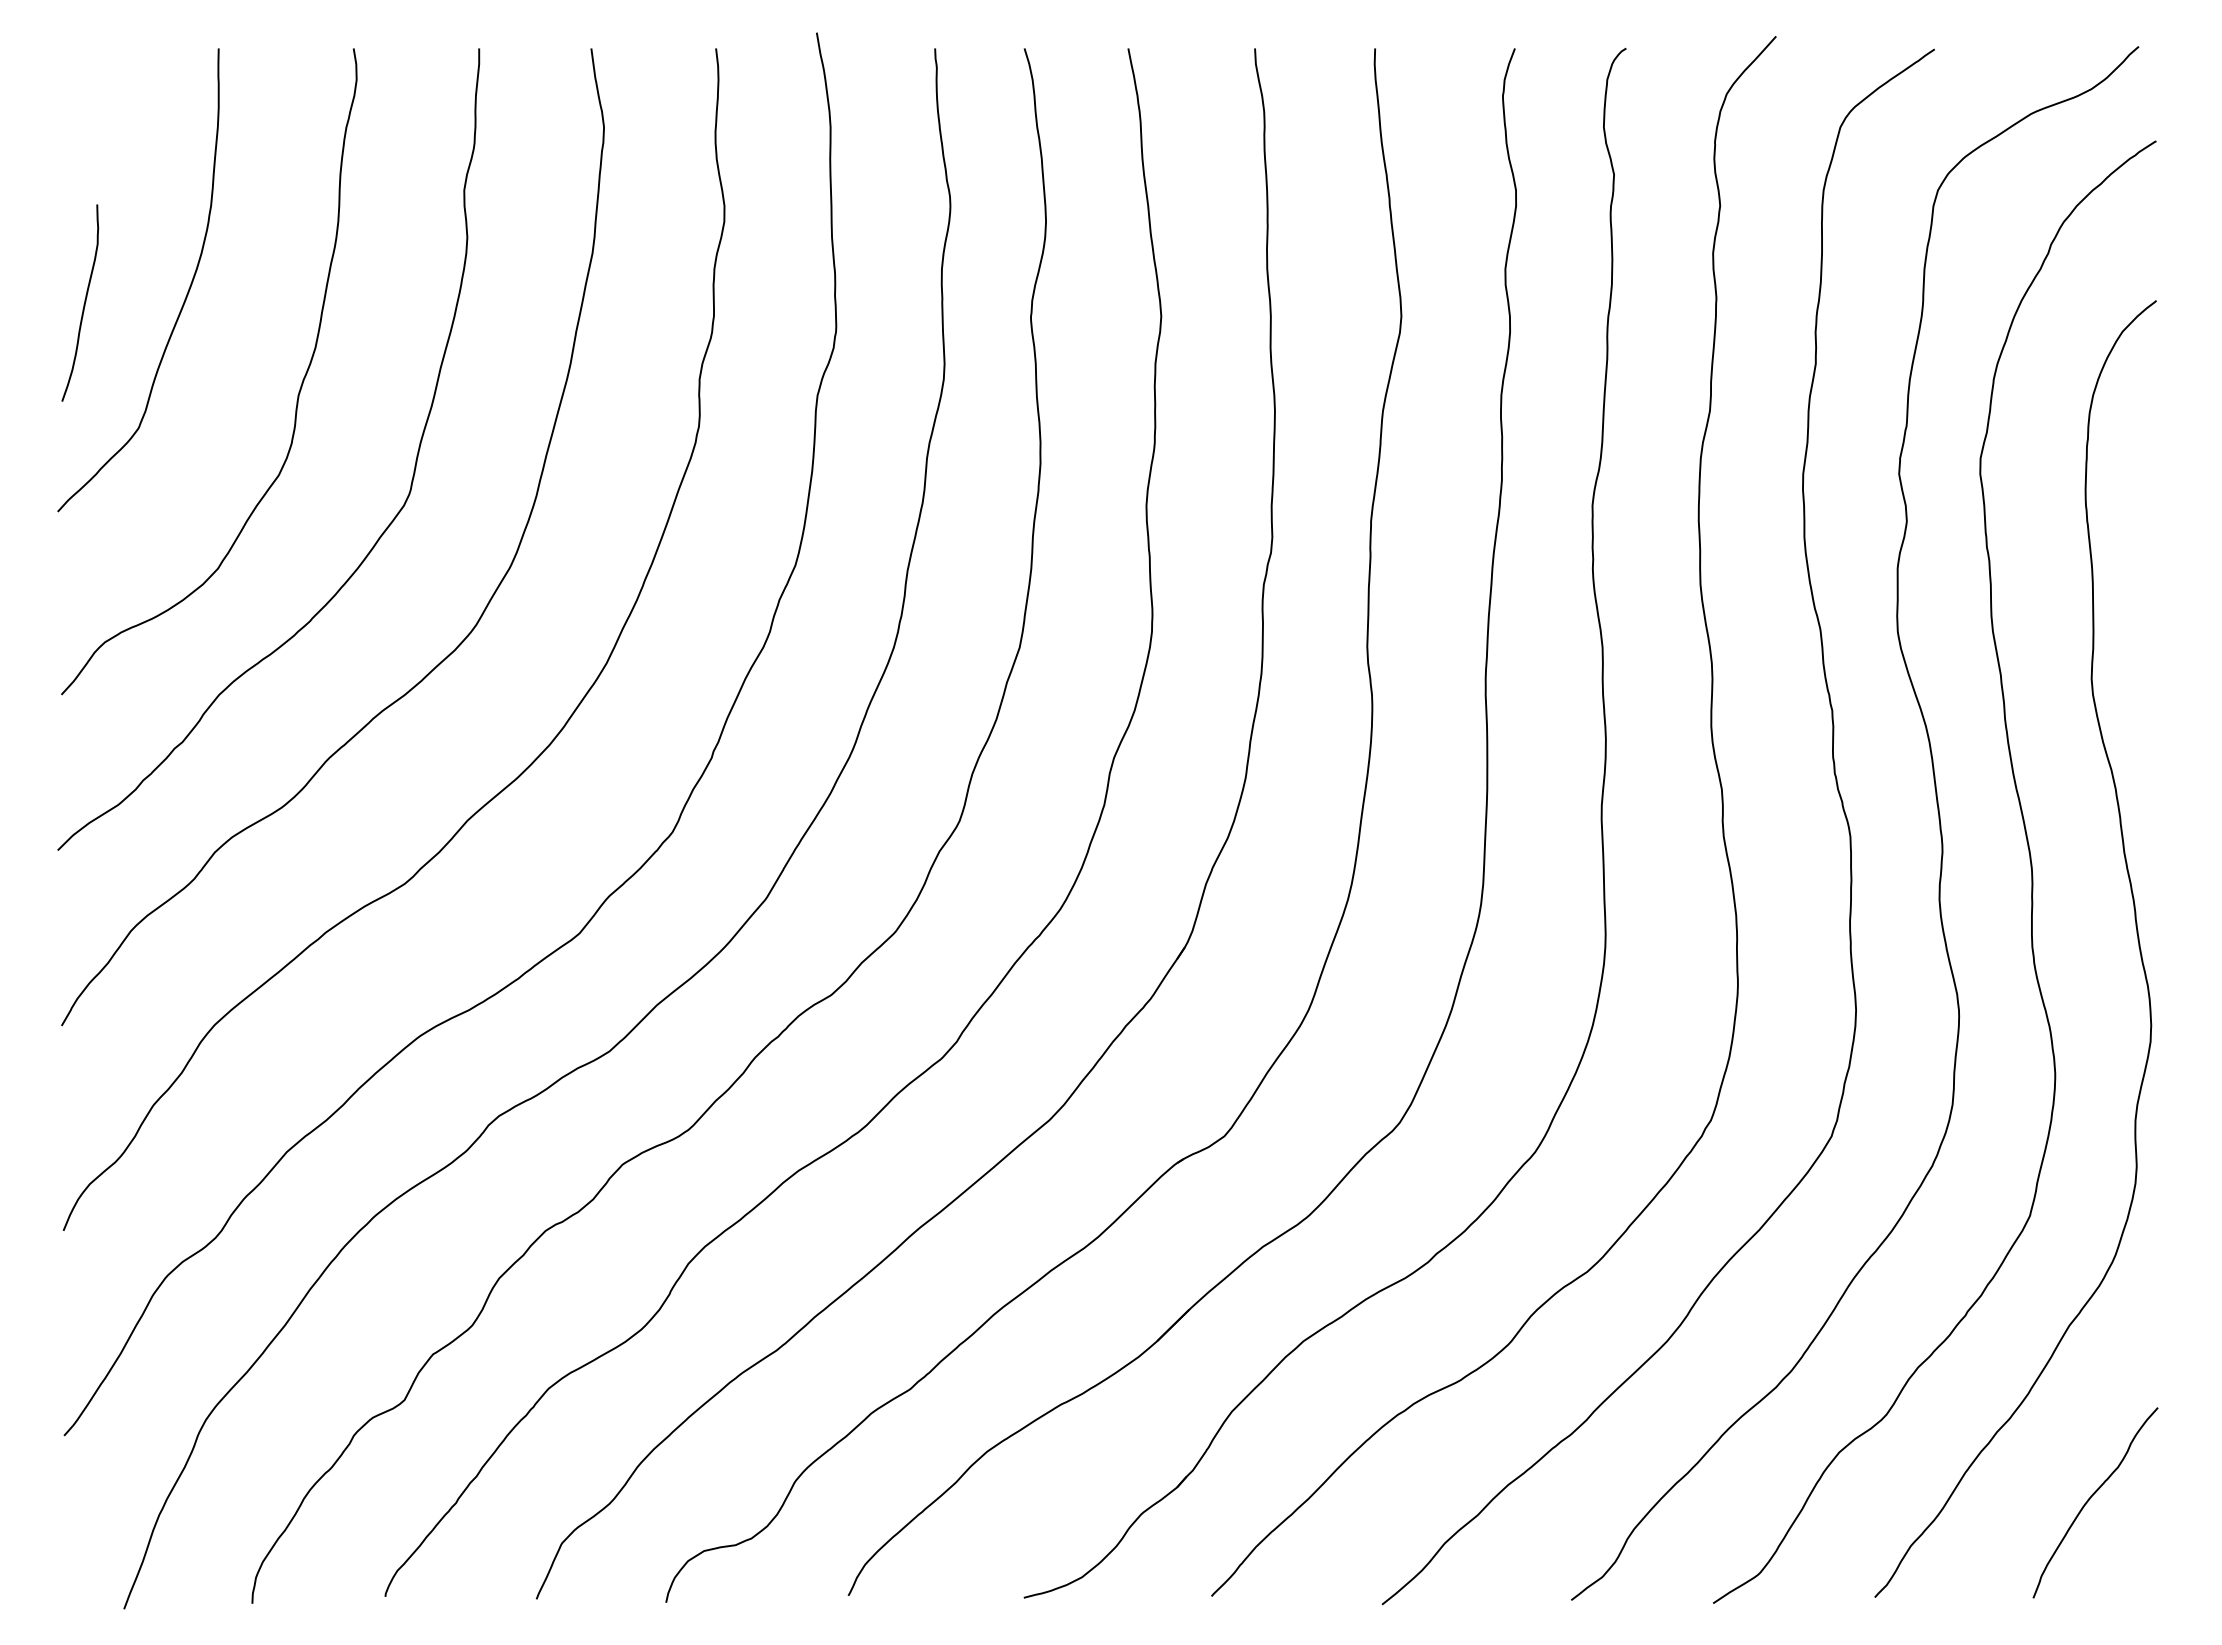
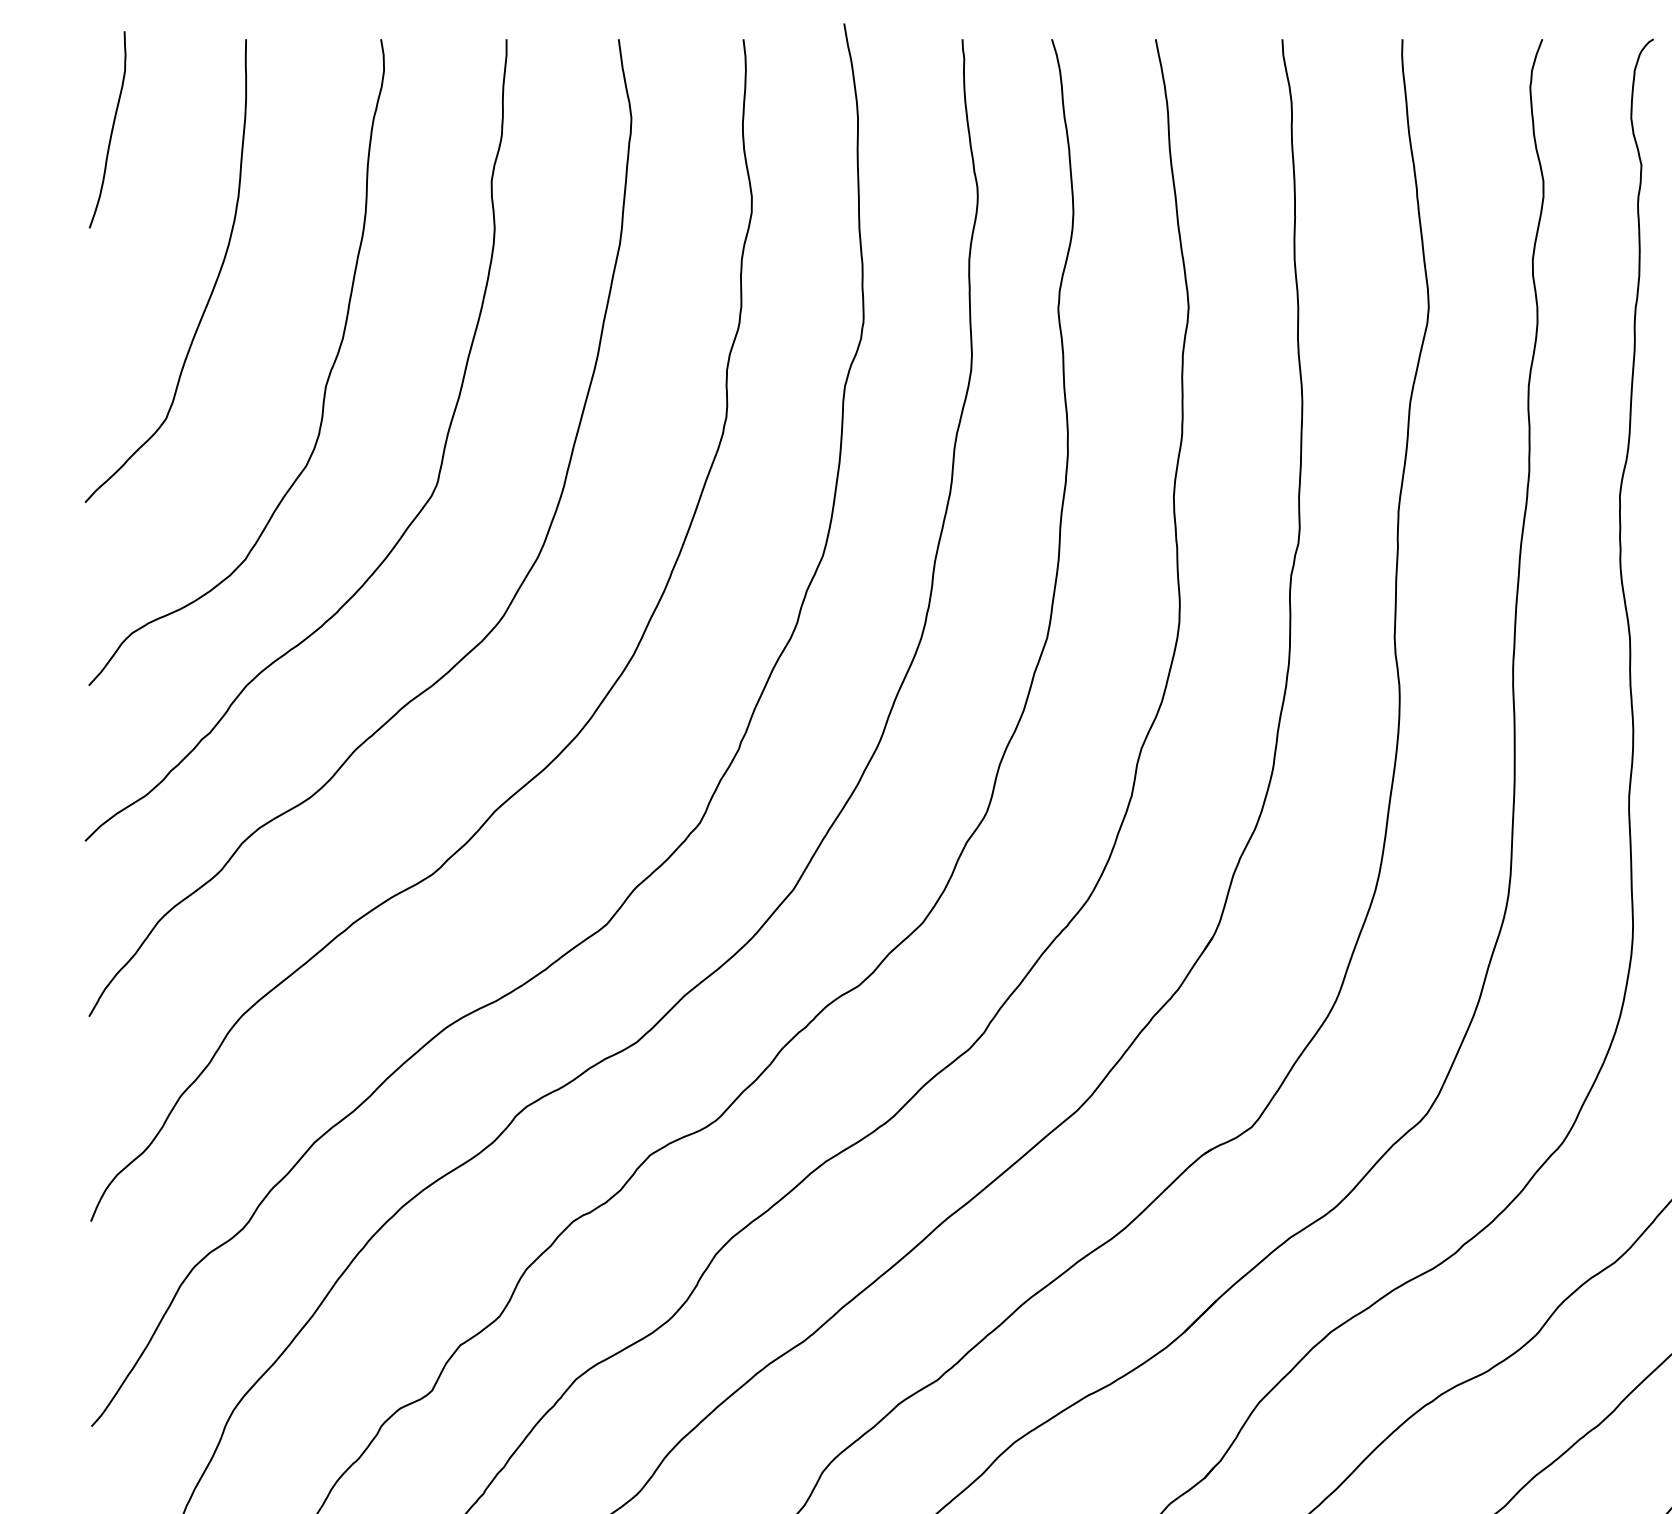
curve: (83, 304) -> (110, 131), moved

